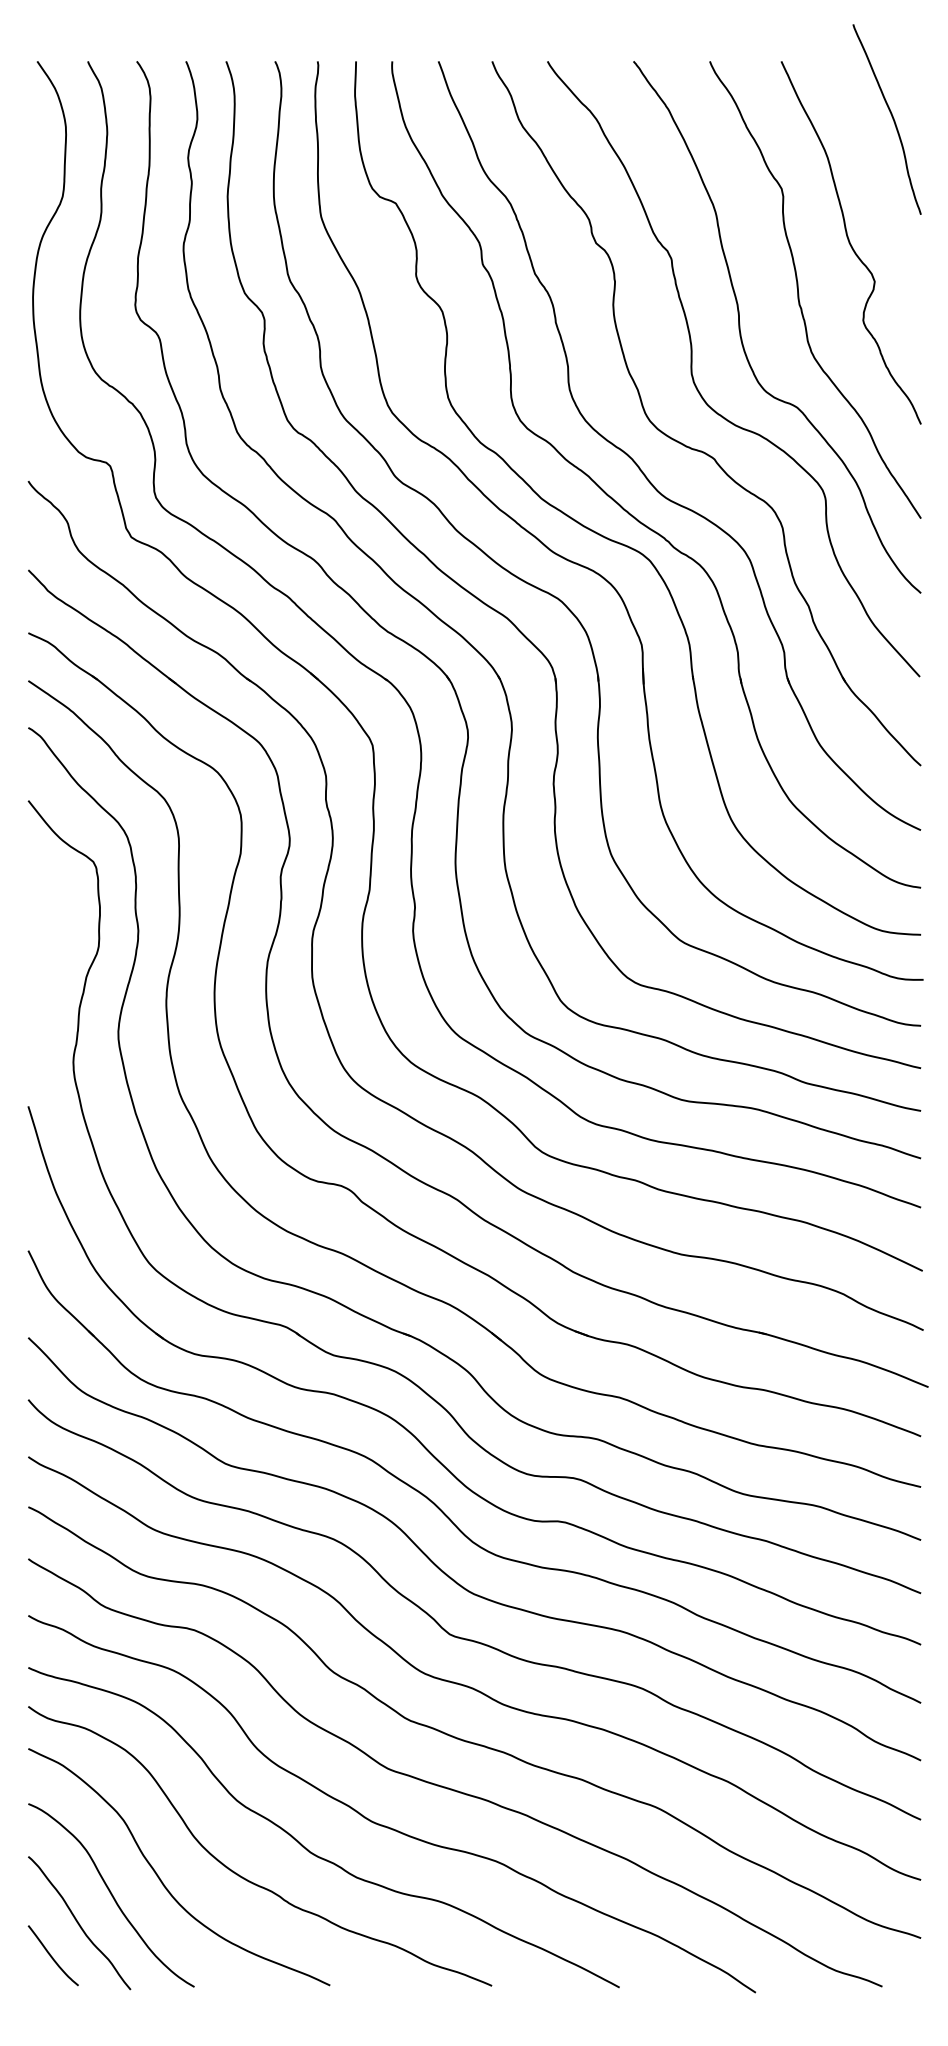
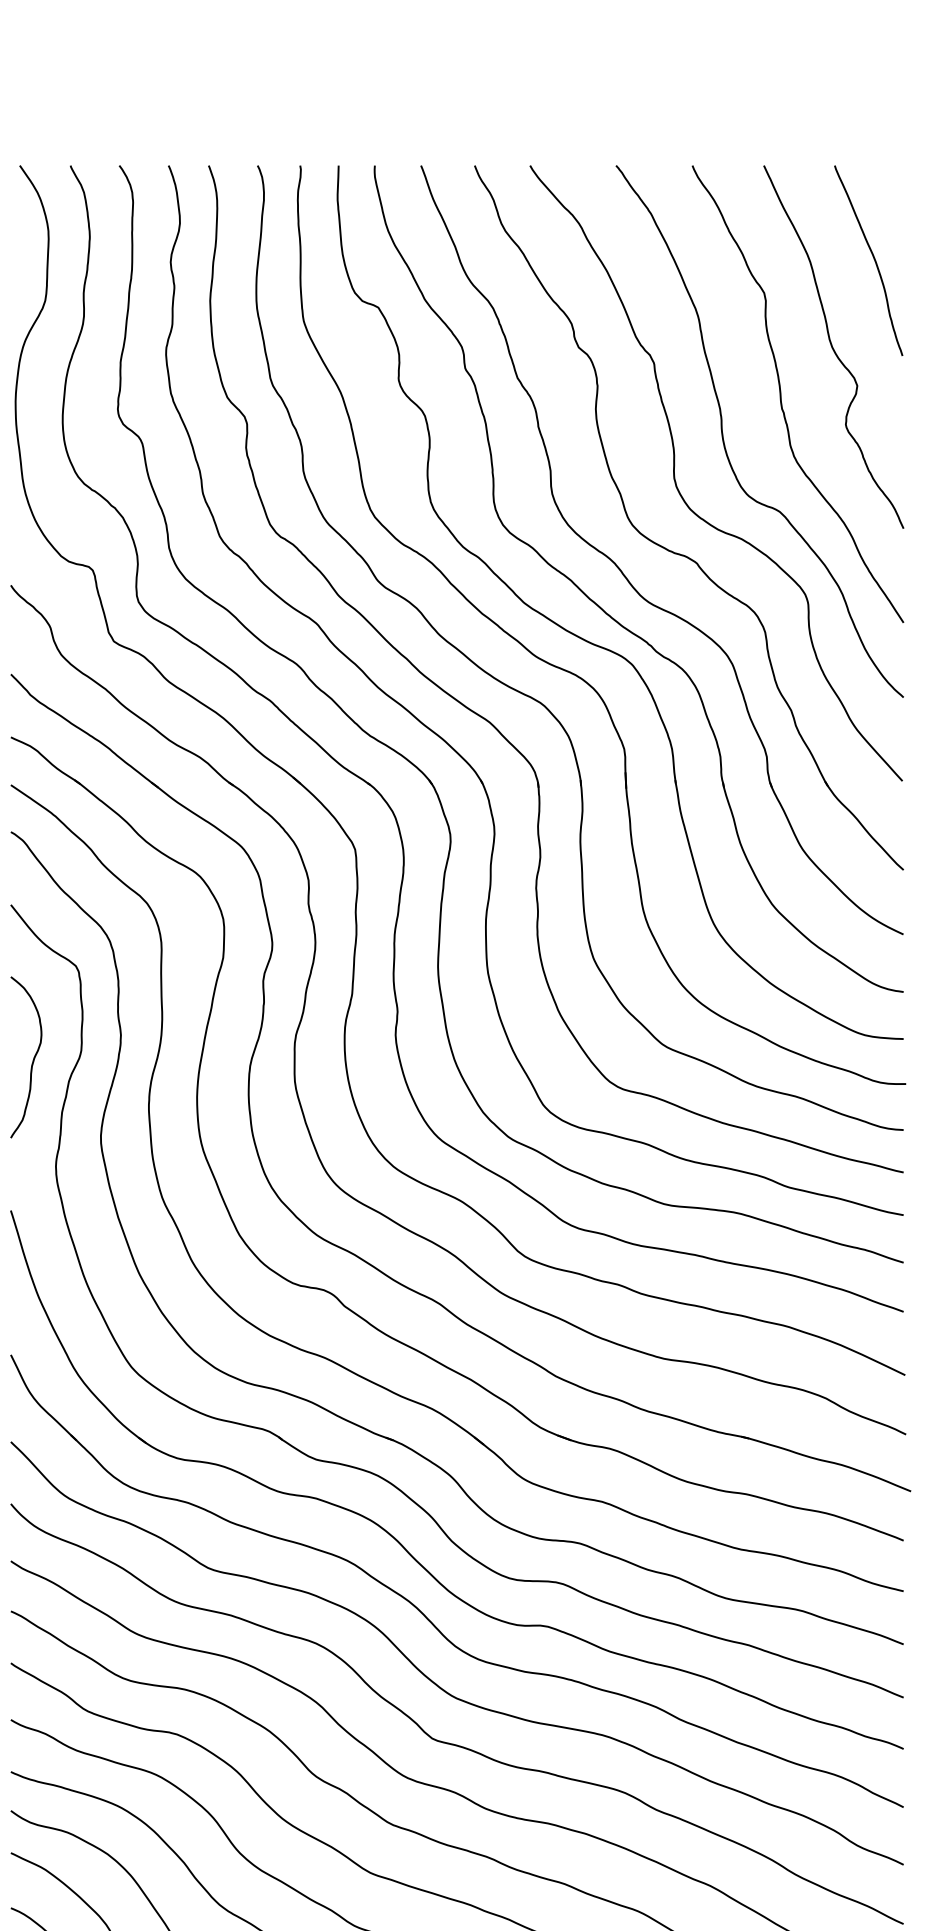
curve: (891, 116) -> (873, 257), moved
curve: (50, 954) -> (33, 1058), added

